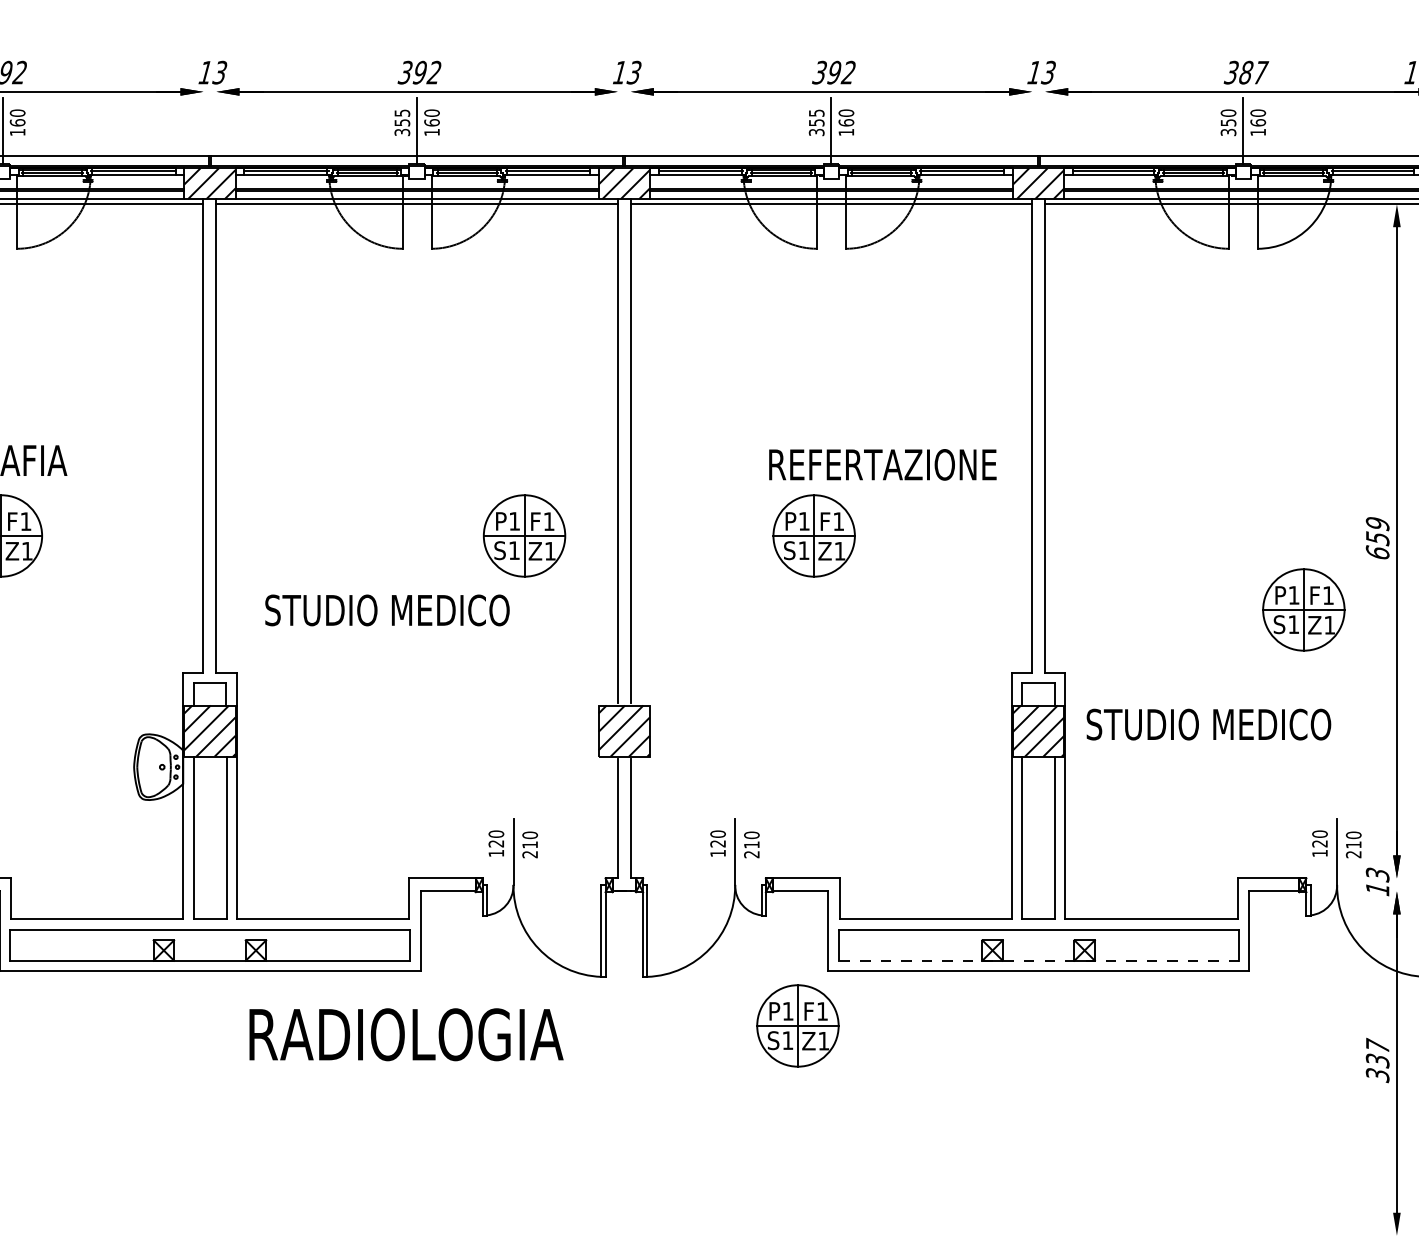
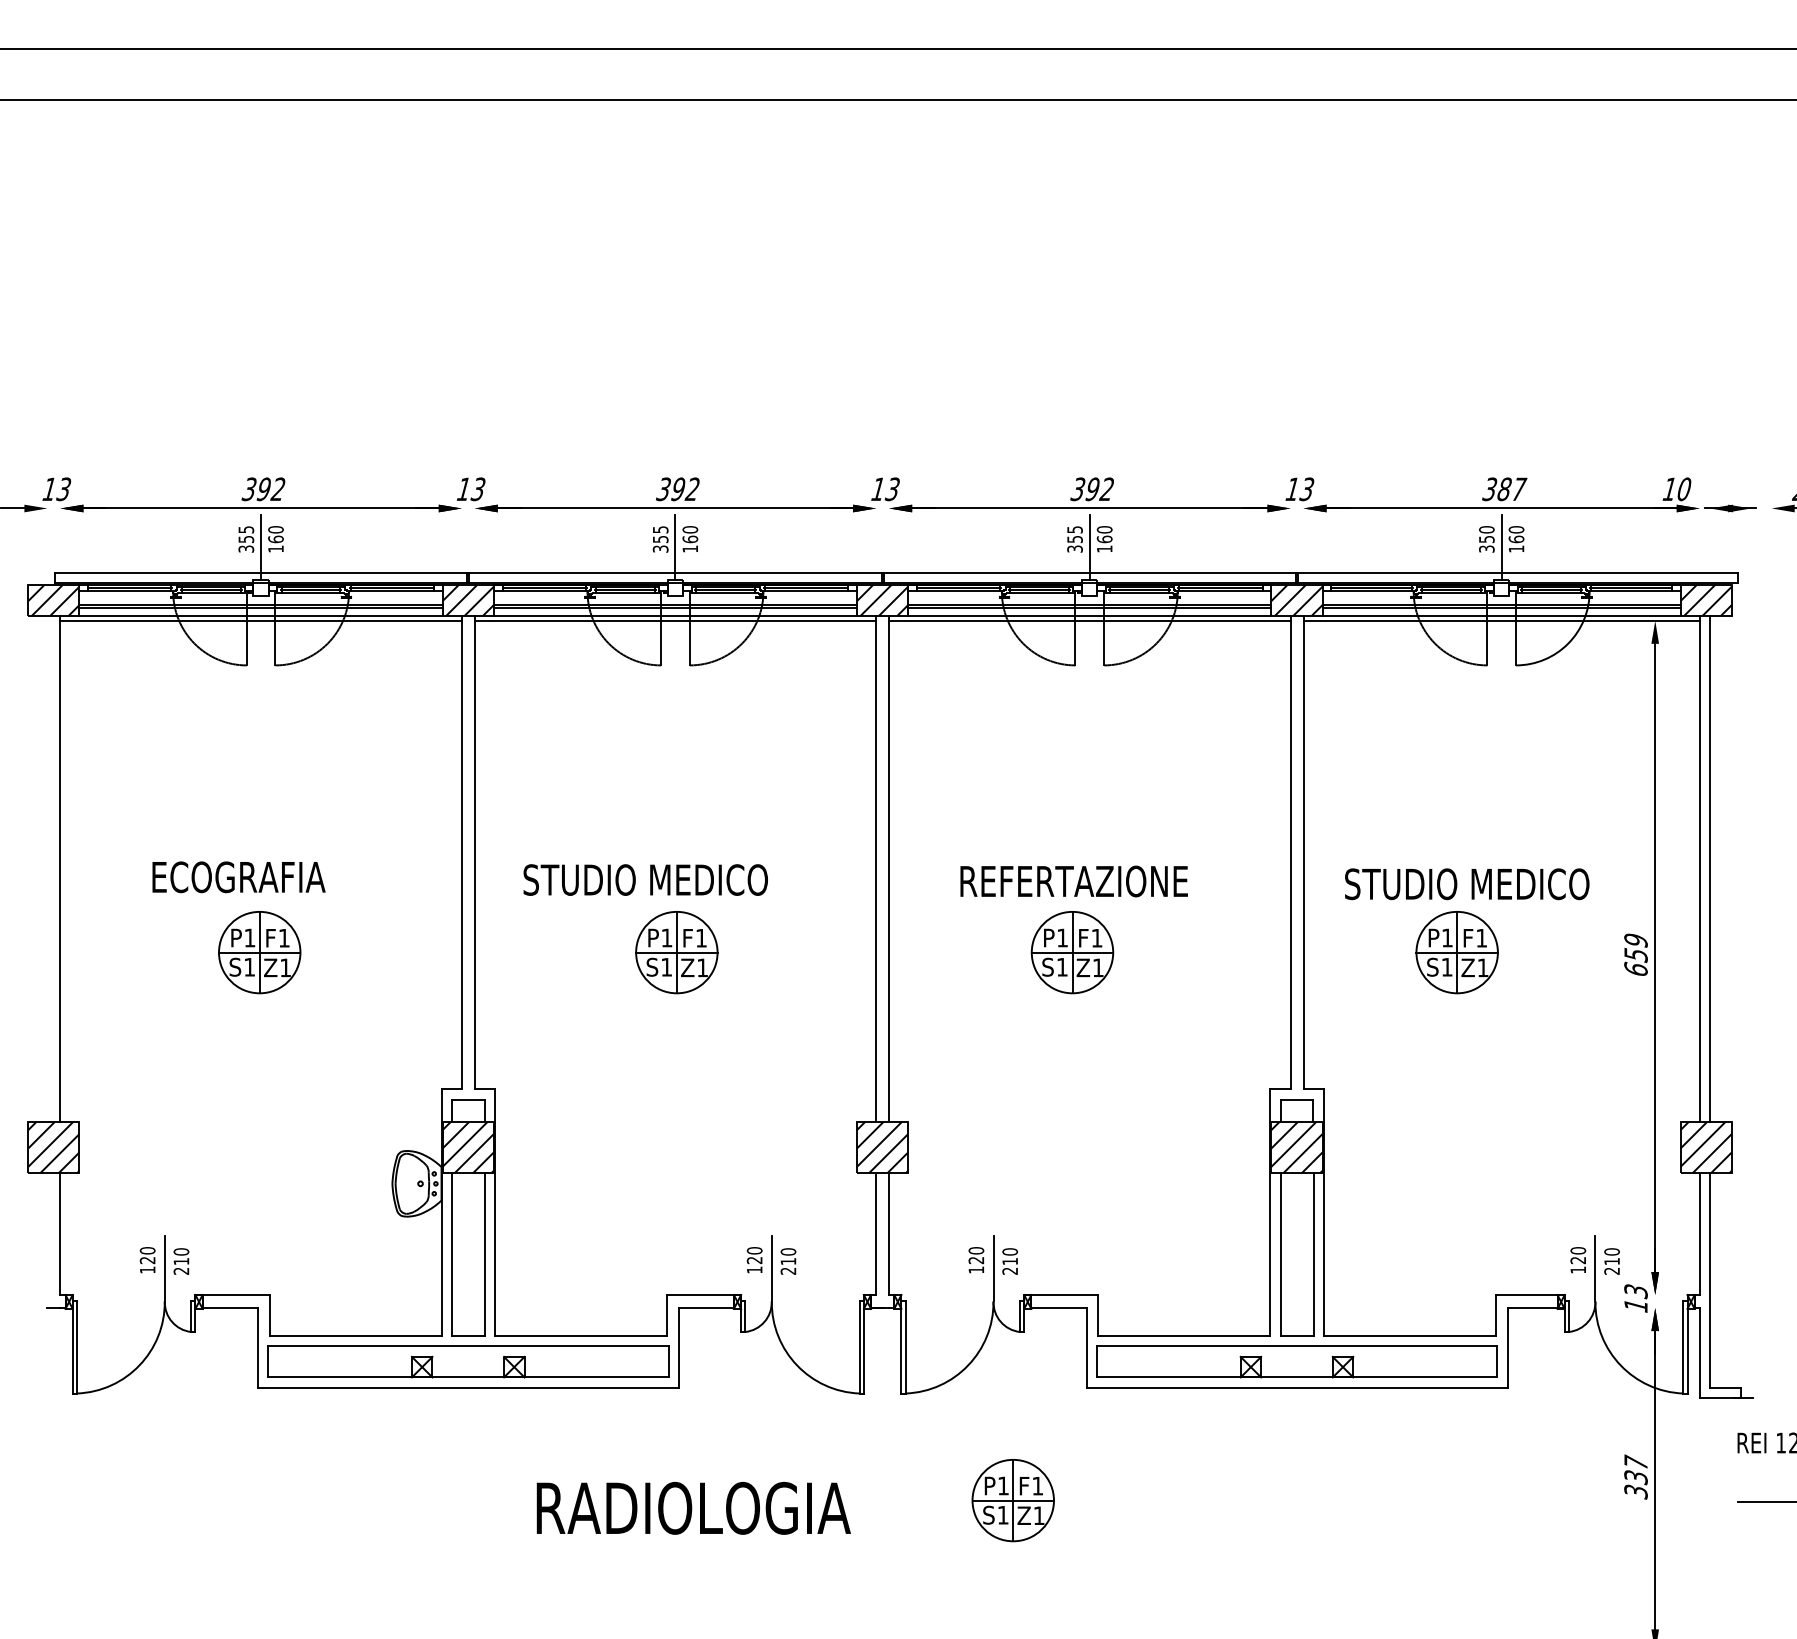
text: (882, 464) -> (1073, 881), moved
part: (524, 535) -> (676, 952), moved
text: (387, 609) -> (645, 879), moved
part: (1303, 609) -> (1456, 952), moved
text: (1209, 724) -> (1467, 884), moved
line: (1038, 960) -> (1296, 1377), dashed -> solid
part: (797, 1025) -> (1012, 1500), moved
text: (406, 1033) -> (693, 1507), moved

